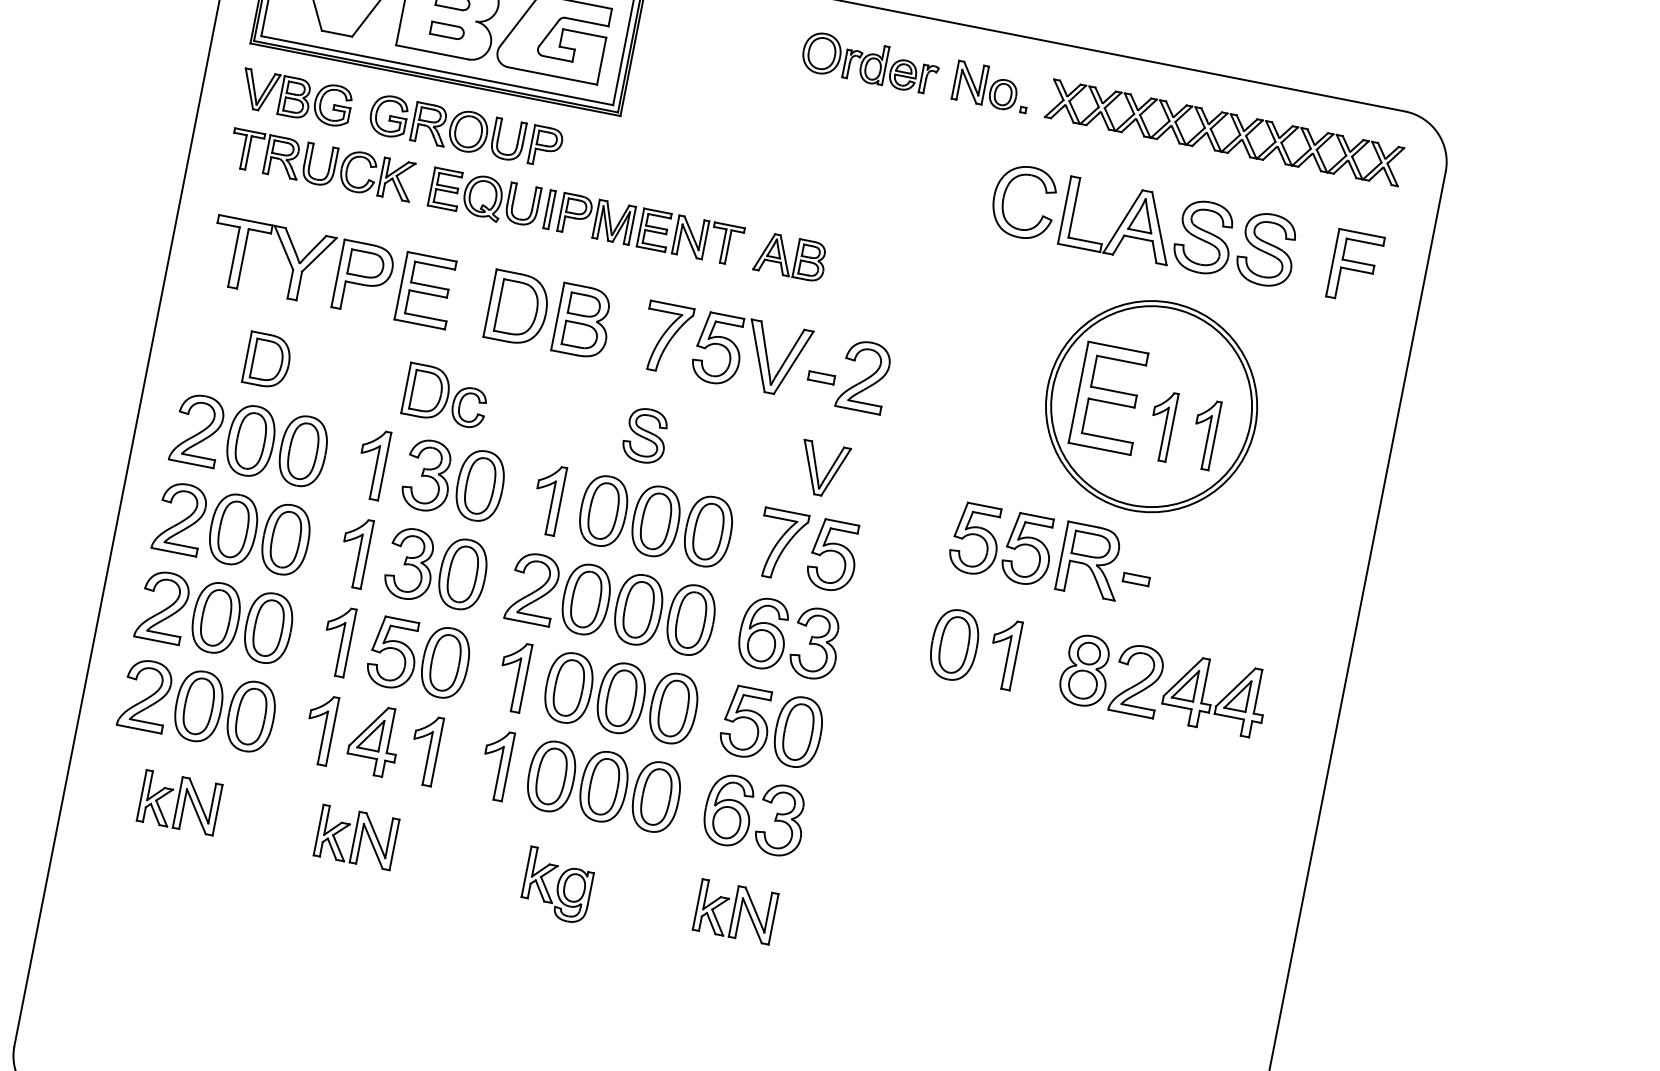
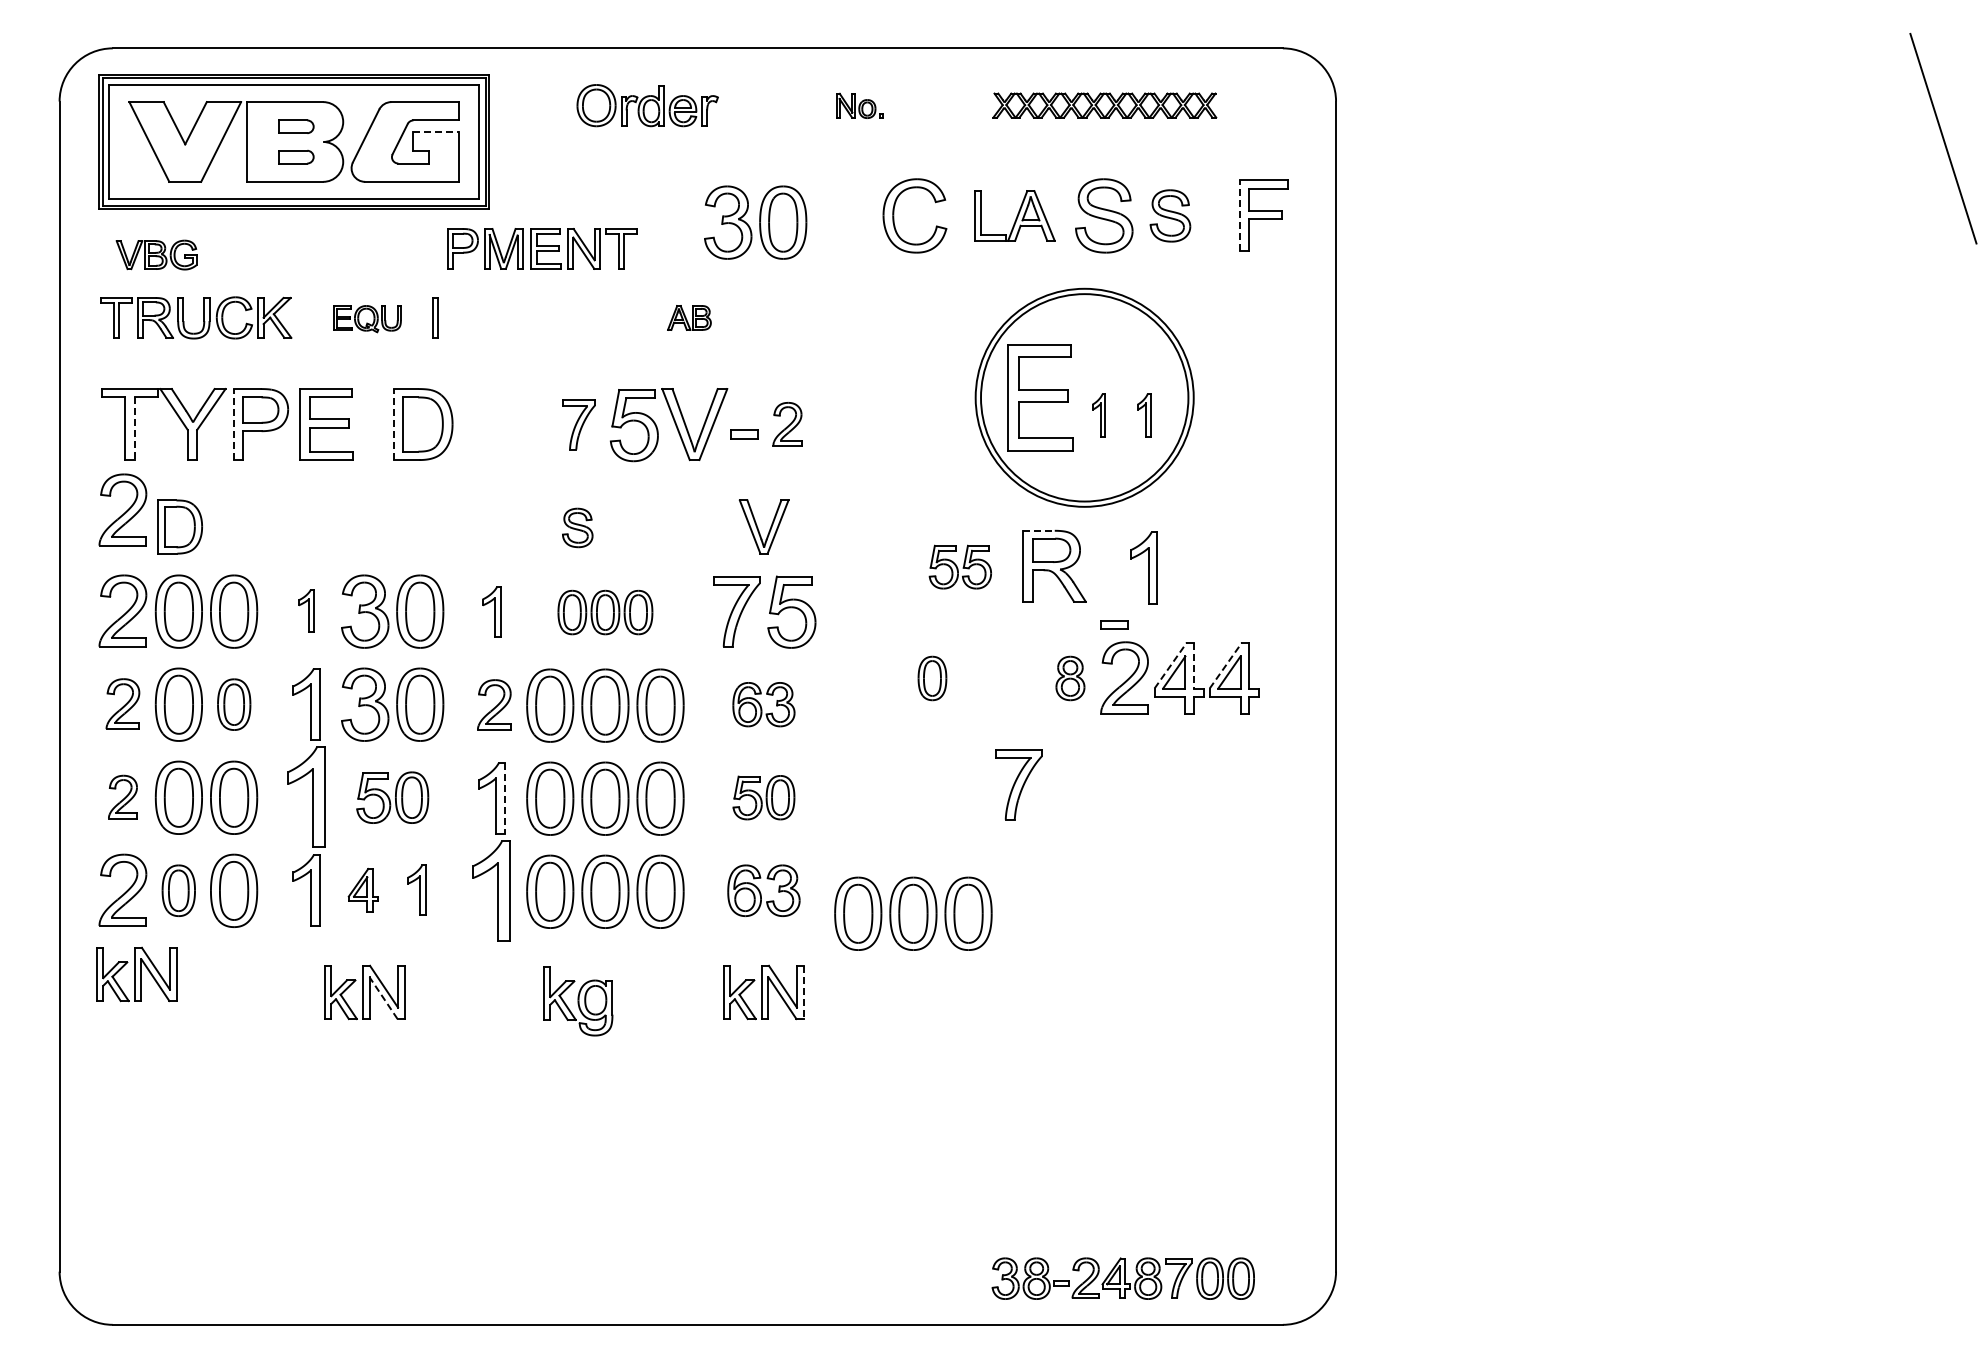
line: (585, 33) -> (436, 132), solid -> dashed
part: (870, 62) -> (647, 105), moved
part: (992, 86) -> (859, 105), size x0.6
part: (296, 97) -> (156, 254), size x0.7
part: (465, 130) -> (334, 254), removed
part: (1224, 132) -> (1104, 105), size x0.6
part: (871, 178) -> (755, 222), added
part: (484, 197) -> (367, 318), size x0.6
part: (1118, 220) -> (1014, 215), size x0.7
part: (651, 229) -> (542, 248), moved
part: (1267, 249) -> (1170, 215), size x0.7
part: (790, 256) -> (689, 317), size x0.6
line: (242, 259) -> (134, 429), solid -> dashed
line: (1332, 262) -> (1239, 215), solid -> dashed
line: (337, 273) -> (233, 424), solid -> dashed
line: (489, 303) -> (393, 424), solid -> dashed
part: (582, 321) -> (491, 424), removed
part: (216, 333) -> (122, 509), added
part: (665, 337) -> (578, 424), size x0.7
part: (864, 375) -> (787, 423), size x0.6
part: (446, 396) -> (368, 527), removed
part: (1161, 426) -> (1098, 415), size x0.6
part: (1204, 434) -> (1143, 415), size x0.6
part: (645, 435) -> (577, 527), size x0.7
part: (372, 463) -> (306, 610), size x0.6
part: (547, 499) -> (491, 611), size x0.7
part: (180, 517) -> (122, 703), size x0.7
part: (656, 521) -> (605, 612), size x0.6
line: (1083, 524) -> (1039, 530), solid -> dashed
part: (286, 539) -> (234, 704), size x0.7
part: (1002, 543) -> (960, 566), size x0.6
part: (1136, 578) -> (1114, 624), moved
part: (533, 588) -> (494, 704), size x0.7
part: (162, 606) -> (122, 796), size x0.6
part: (789, 638) -> (763, 704), size x0.6
part: (337, 641) -> (306, 797), size x1.4
part: (954, 645) -> (932, 678), size x0.6
part: (1003, 653) -> (1143, 567), moved
part: (419, 657) -> (392, 797), size x0.7
part: (1085, 670) -> (1070, 678), size x0.6
line: (1184, 677) -> (1171, 665), solid -> dashed
line: (525, 679) -> (504, 798), solid -> dashed
line: (1205, 682) -> (1194, 666), solid -> dashed
line: (1236, 687) -> (1226, 665), solid -> dashed
part: (198, 705) -> (178, 890), size x0.7
part: (771, 726) -> (763, 797), size x0.6
part: (374, 739) -> (363, 889), size x0.6
part: (424, 750) -> (416, 890), size x0.7
part: (1016, 761) -> (1018, 784), added
part: (495, 765) -> (491, 891), size x1.4
part: (179, 802) -> (136, 974), moved
part: (754, 814) -> (763, 890), size x0.7
line: (373, 845) -> (383, 997), solid -> dashed
part: (892, 864) -> (913, 913), added
line: (773, 919) -> (803, 992), solid -> dashed

